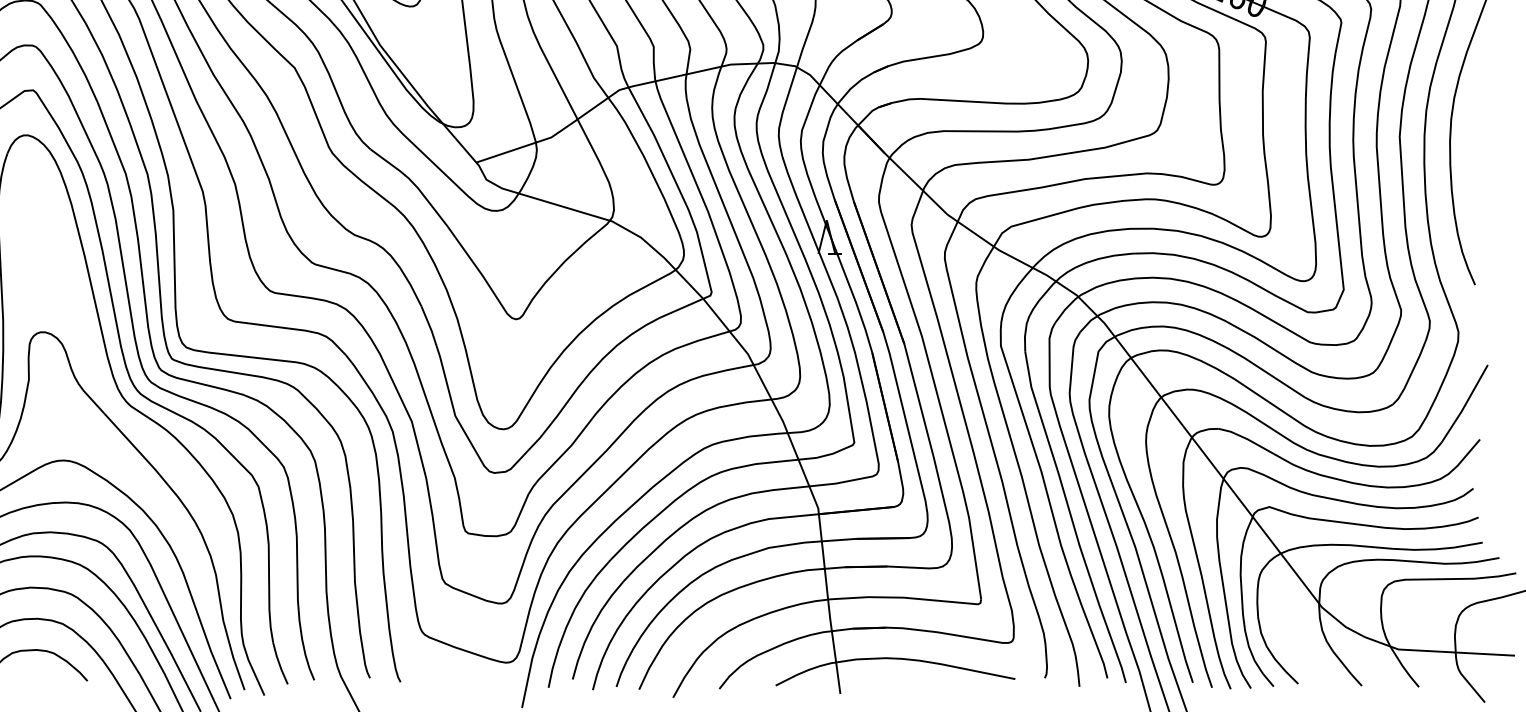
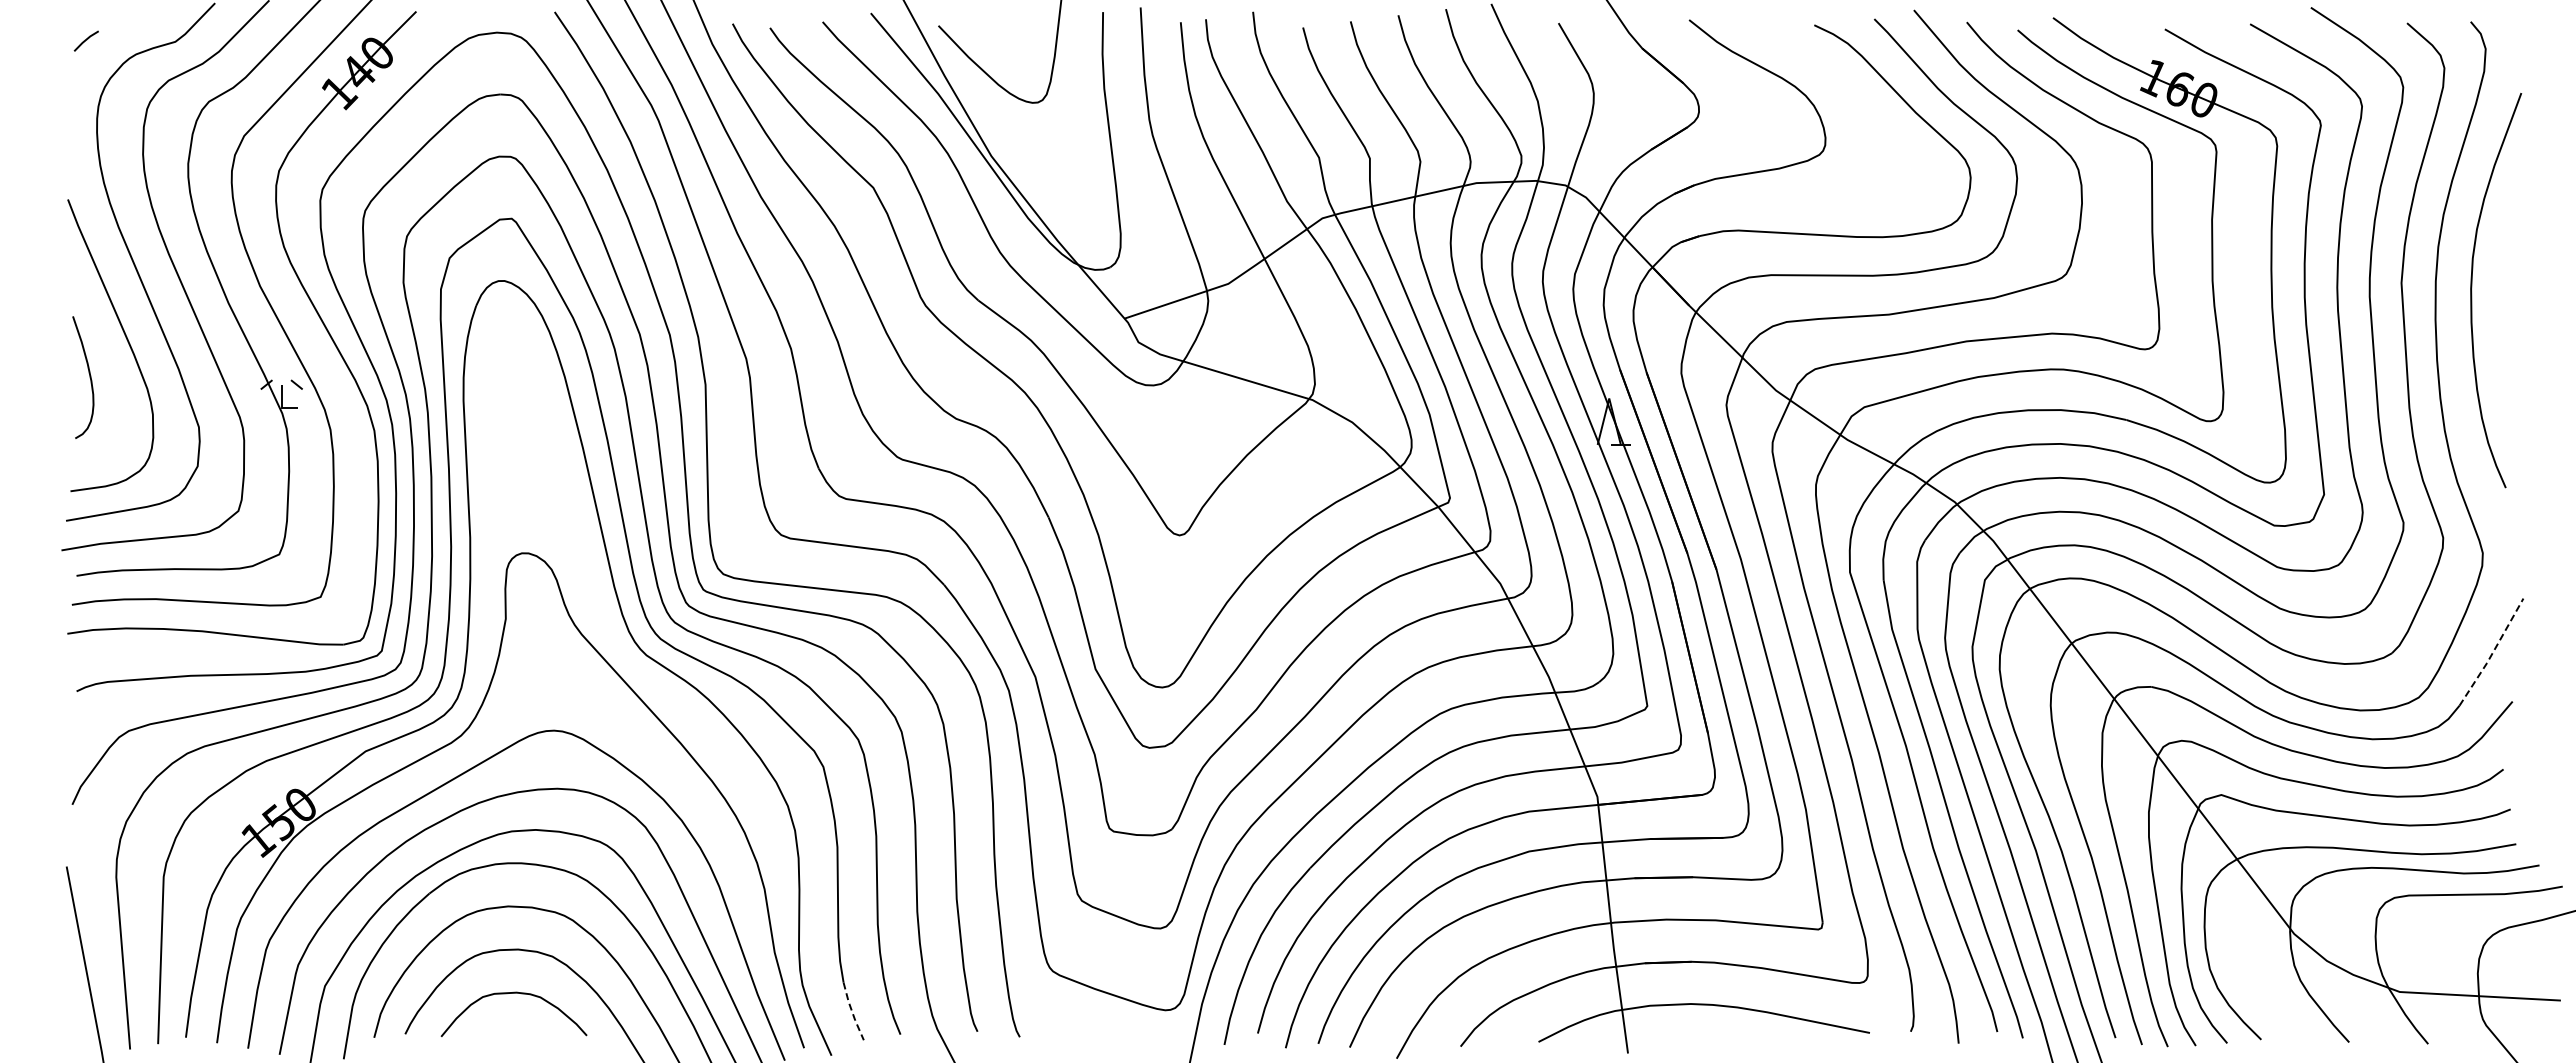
line: (1465, 403) -> (2492, 652), solid -> dashed
line: (279, 663) -> (852, 1011), solid -> dashed

